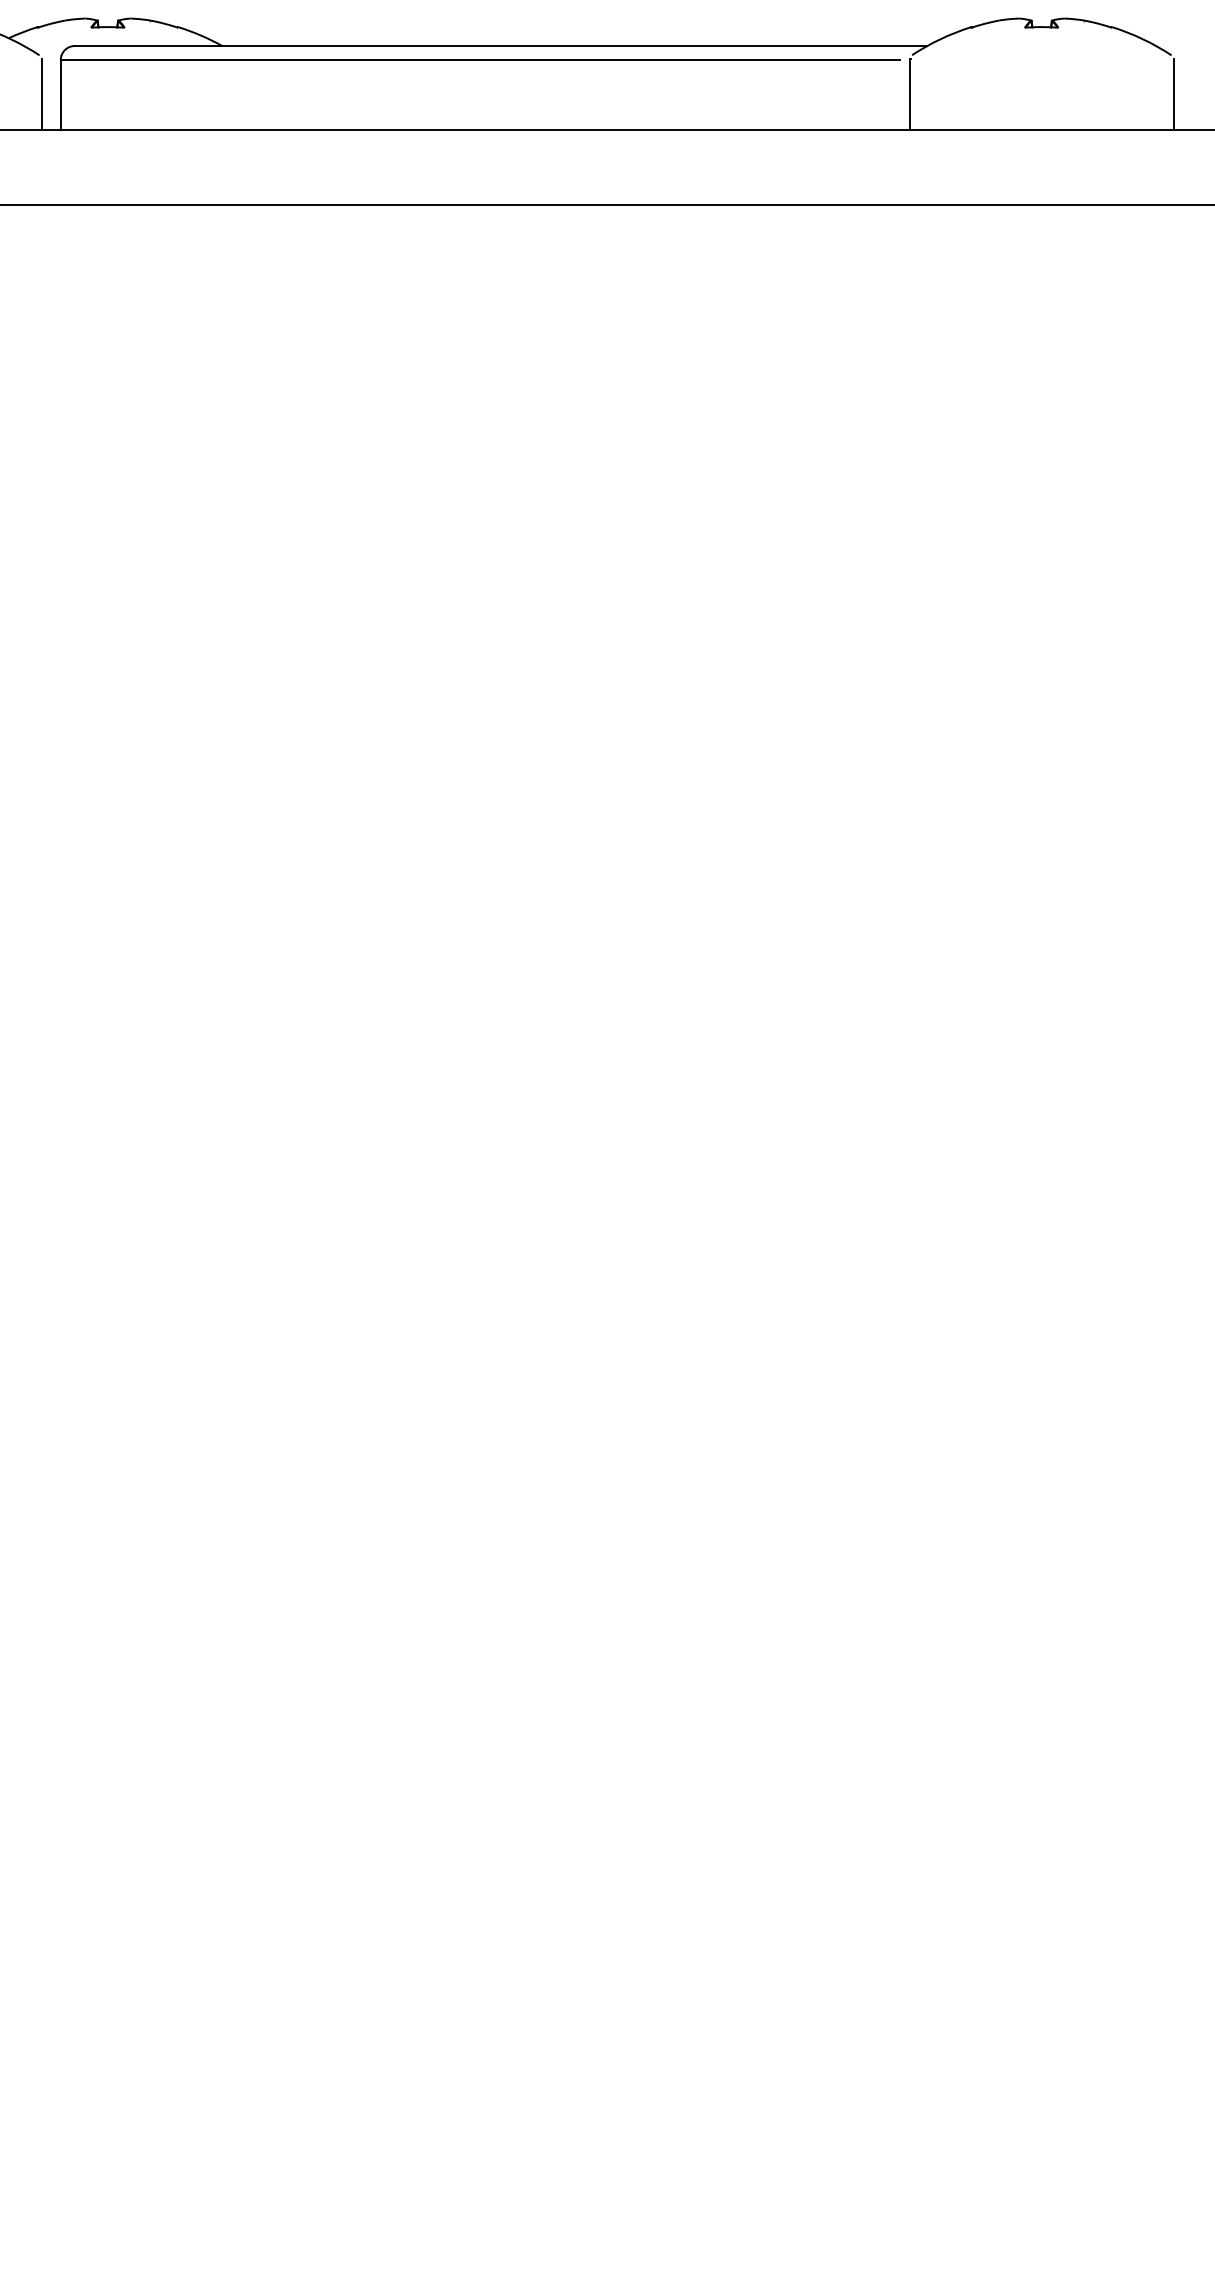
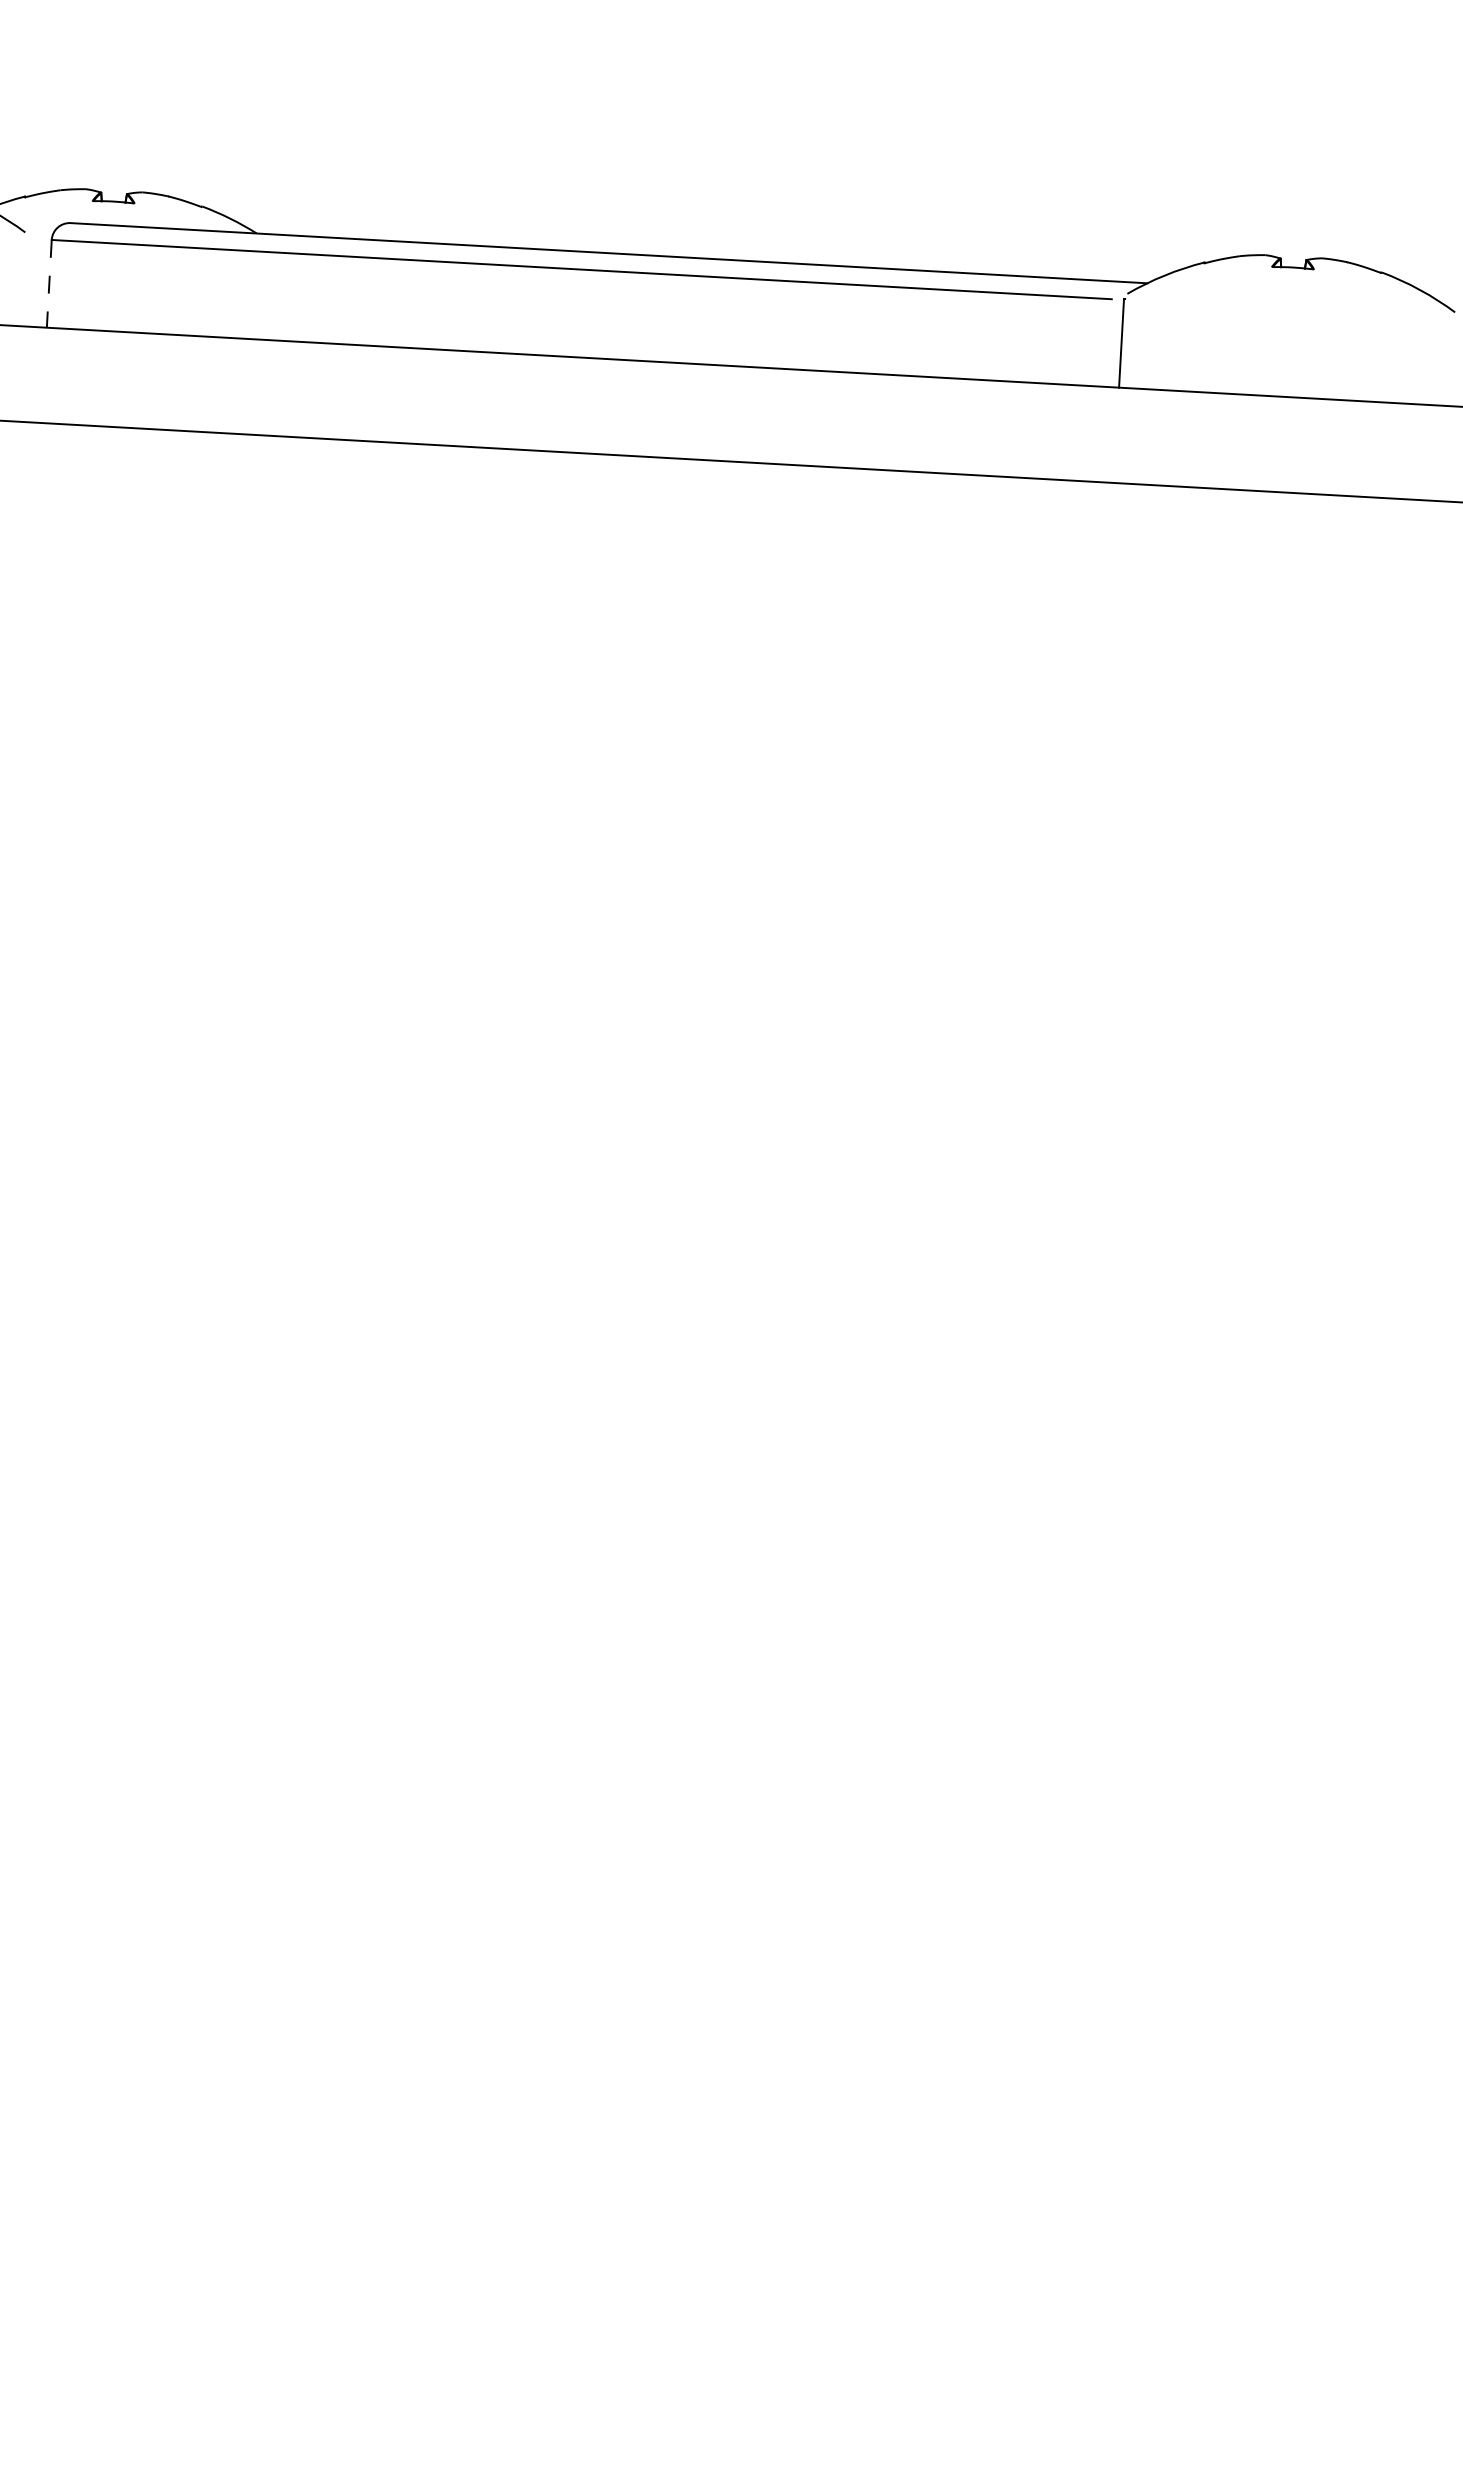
line: (41, 94) -> (25, 282), removed
line: (60, 94) -> (49, 283), solid -> dashed
line: (1173, 94) -> (1454, 361), removed

